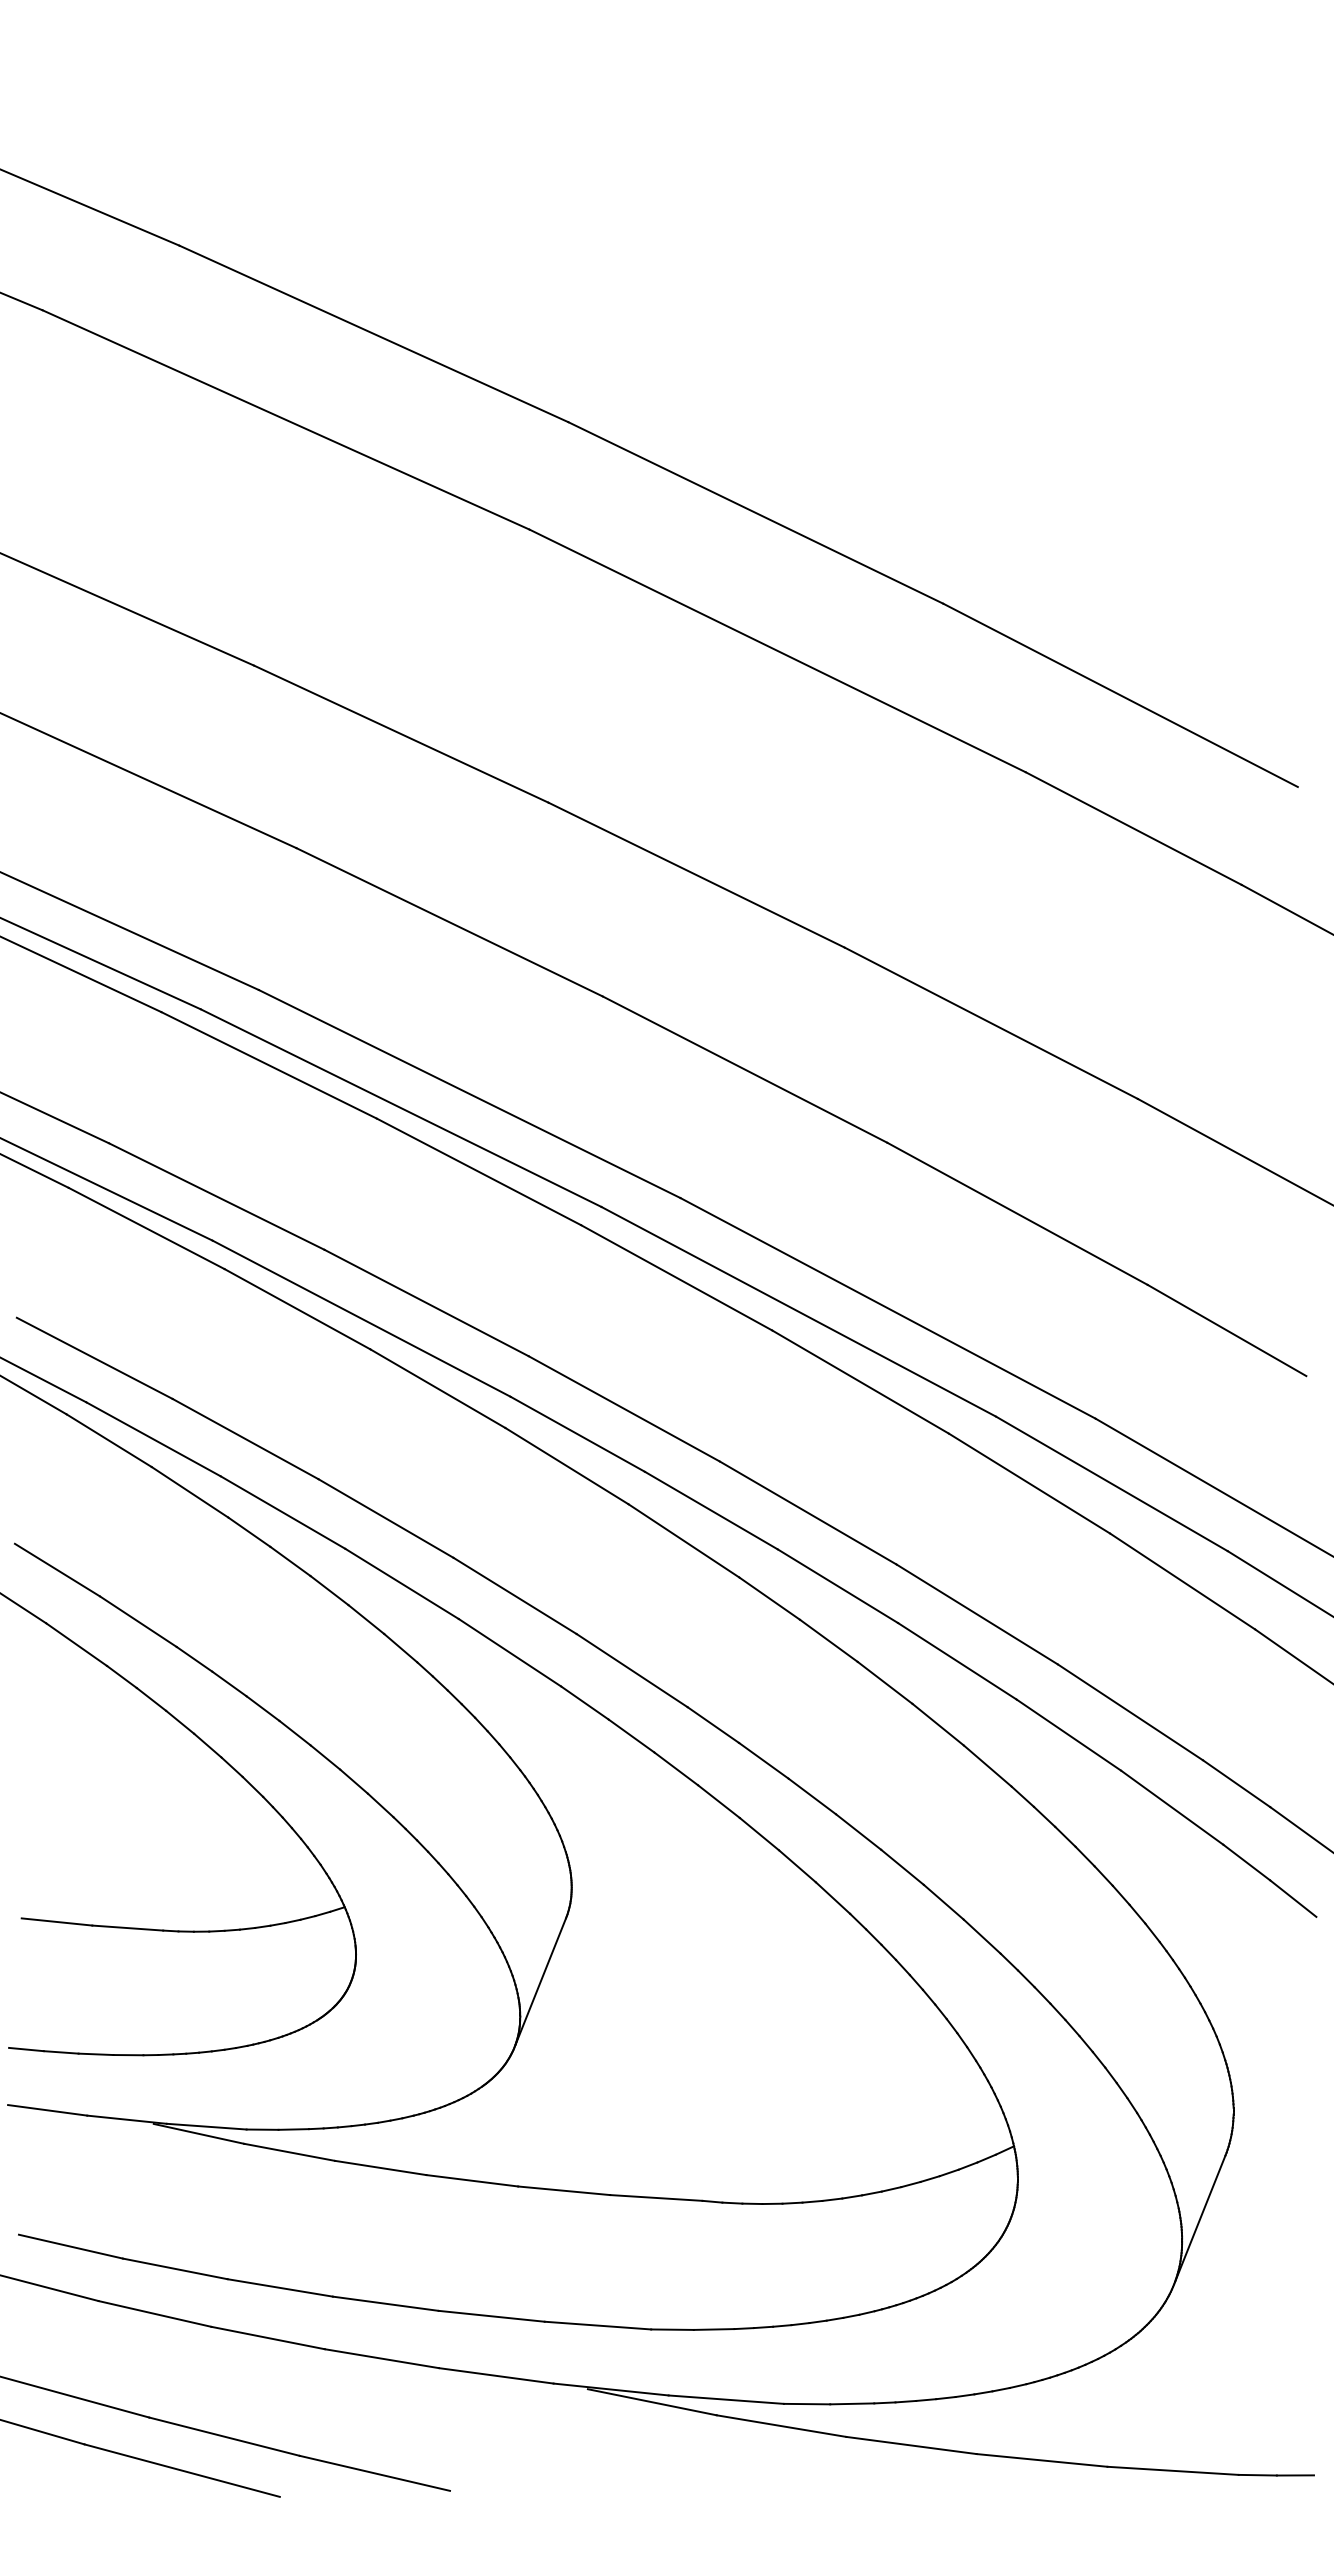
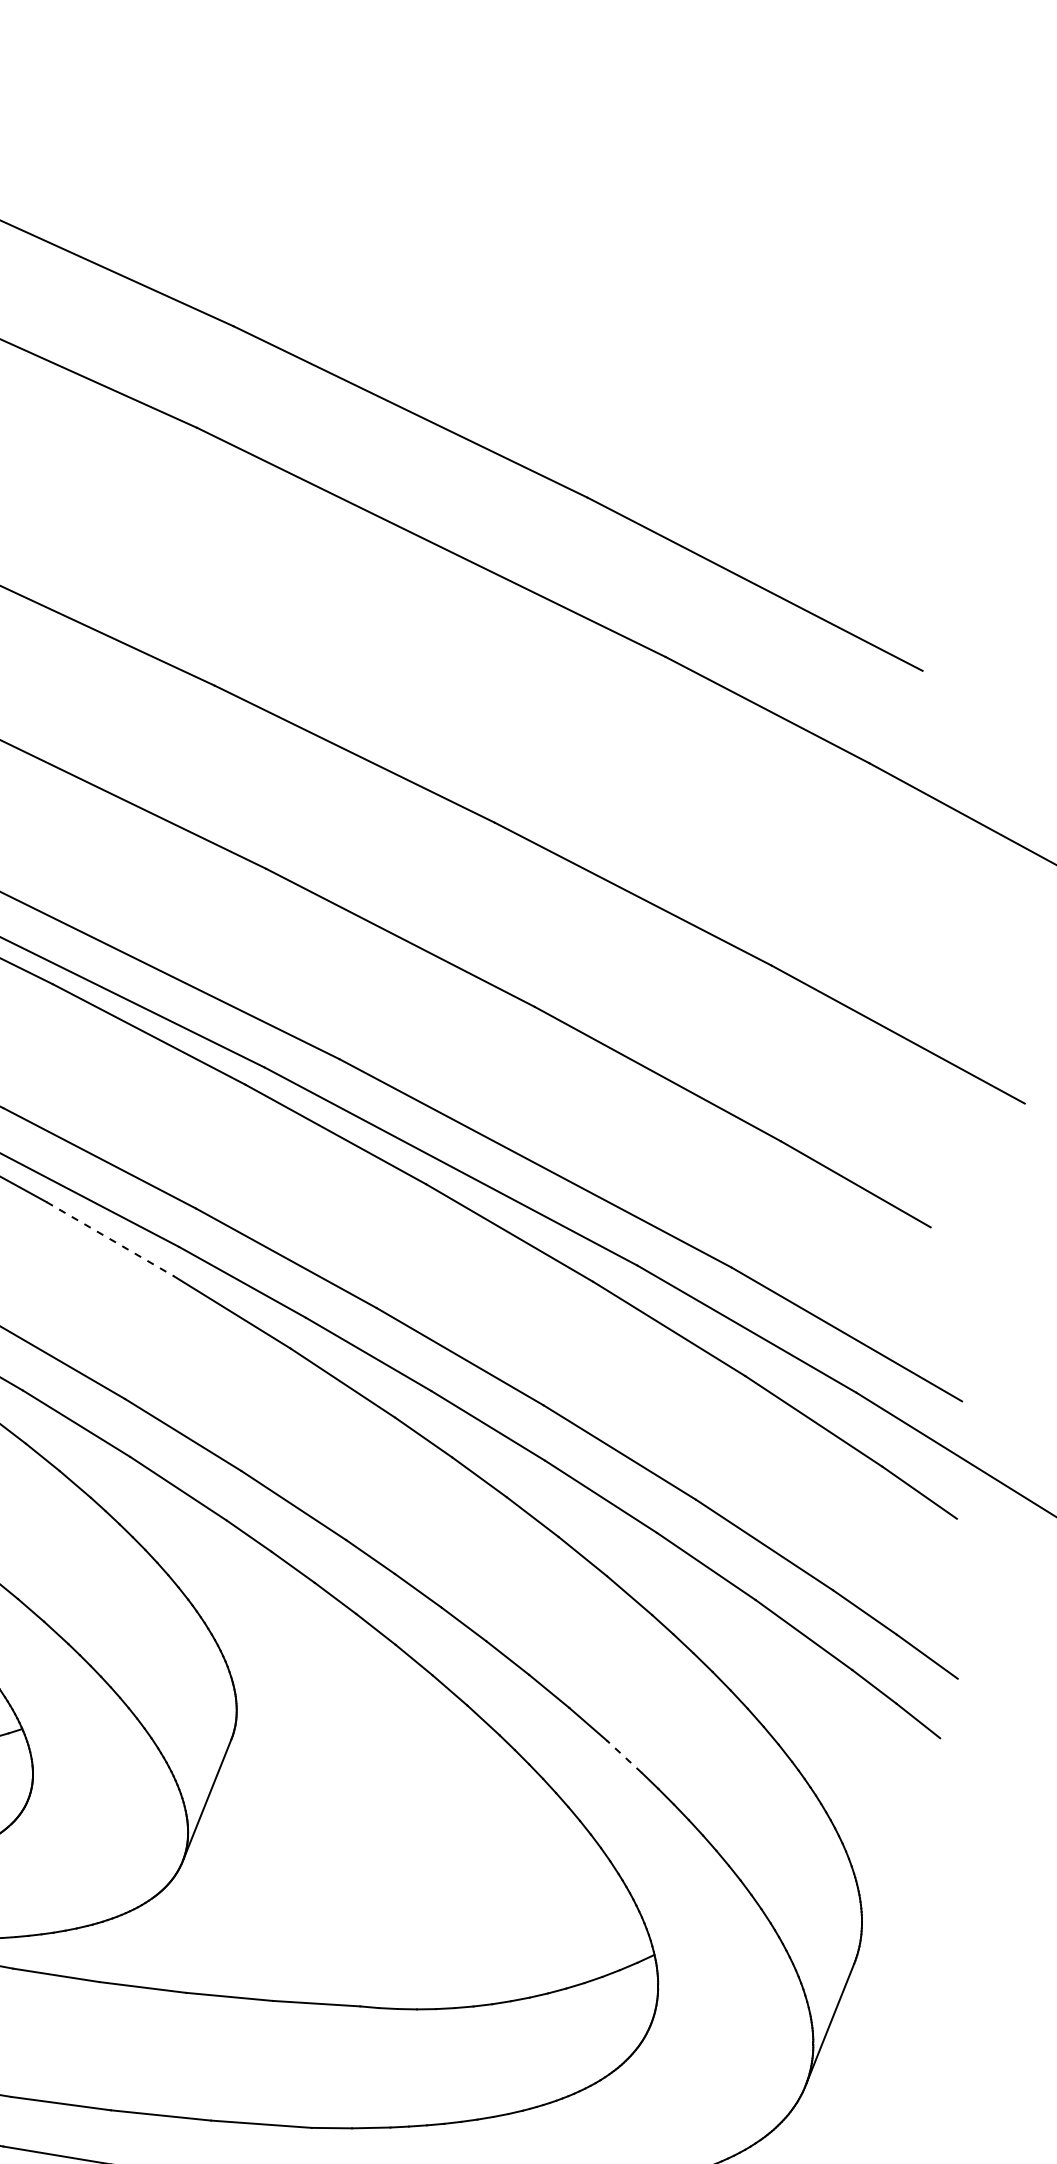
line: (438, 1388) -> (110, 1239), solid -> dashed
line: (981, 1936) -> (623, 1756), solid -> dashed

